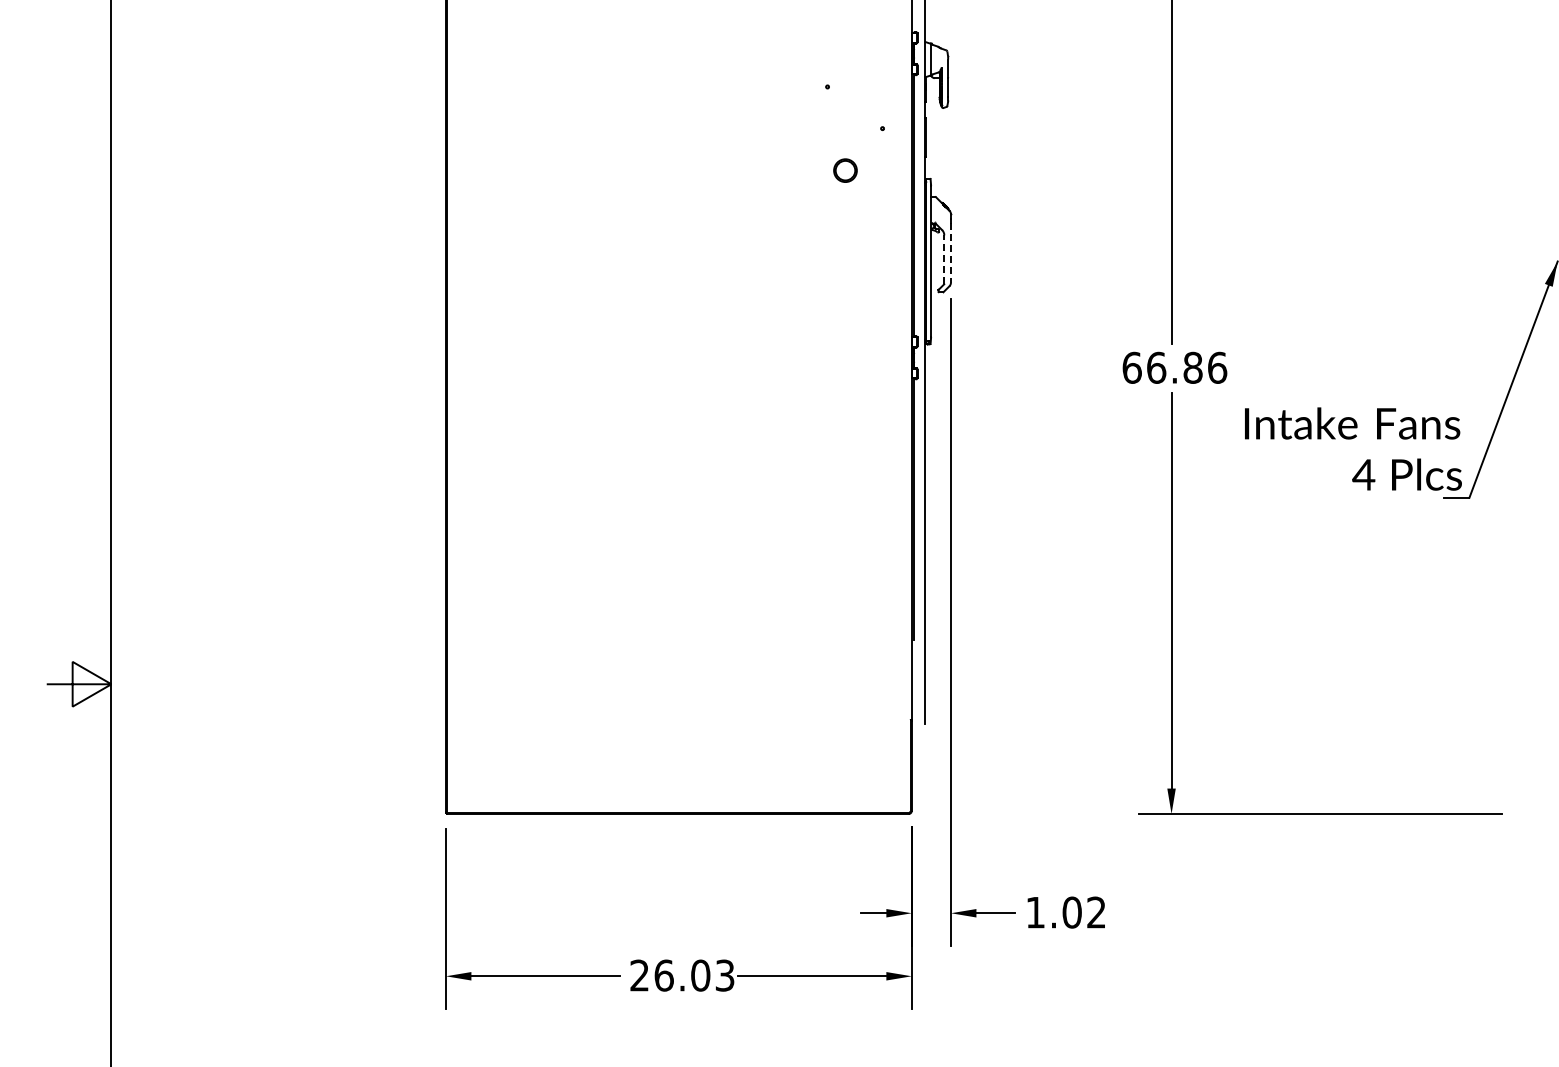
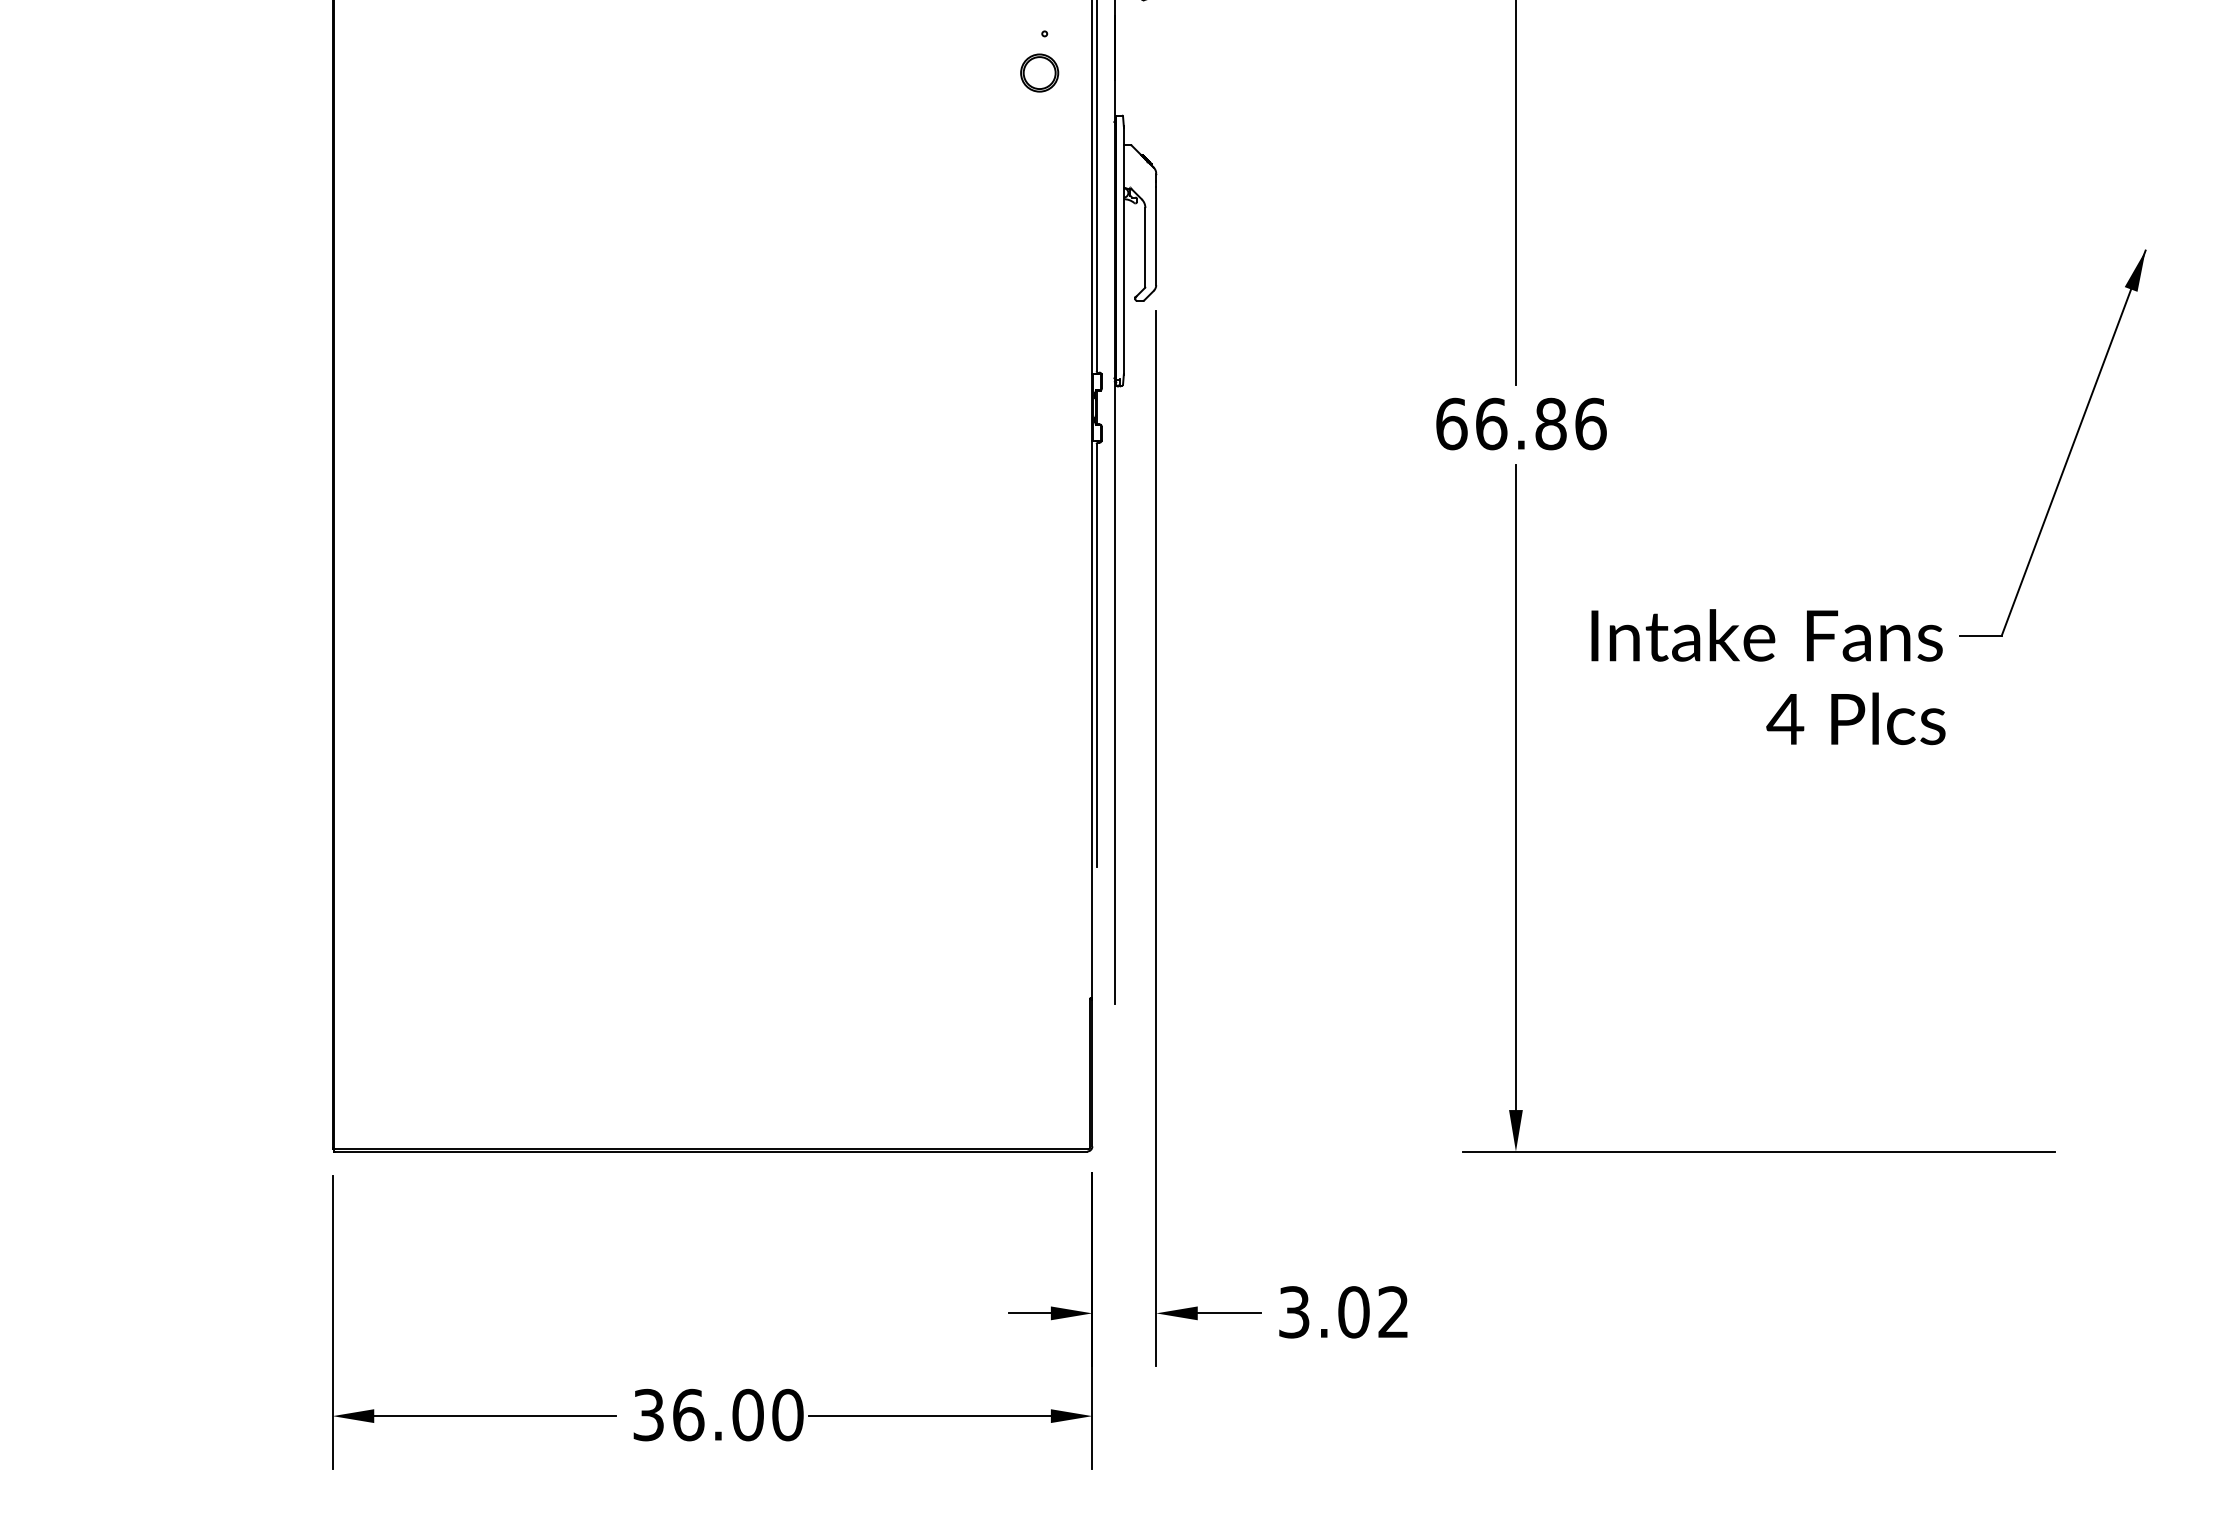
circle: (845, 170) -> (1039, 72), moved
line: (950, 253) -> (1155, 237), dashed -> solid
line: (944, 259) -> (1145, 247), dashed -> solid
text: (1353, 448) -> (1768, 676), moved
text: (1035, 912) -> (1294, 1312), 1.02 -> 3.02
text: (682, 975) -> (718, 1414), 26.03 -> 36.00

